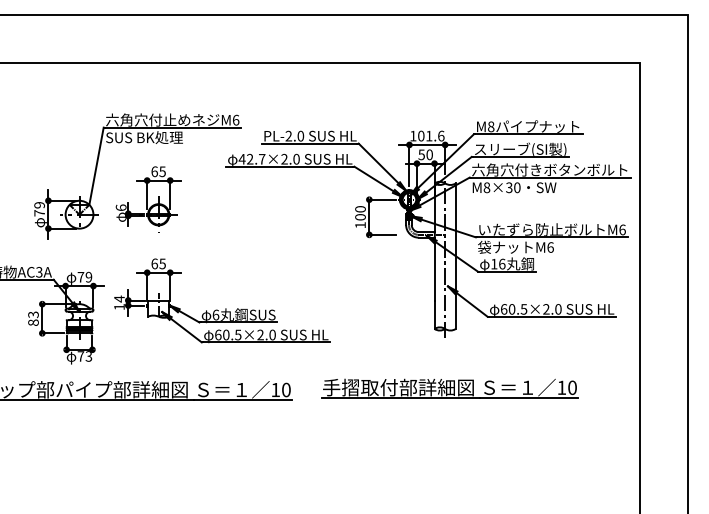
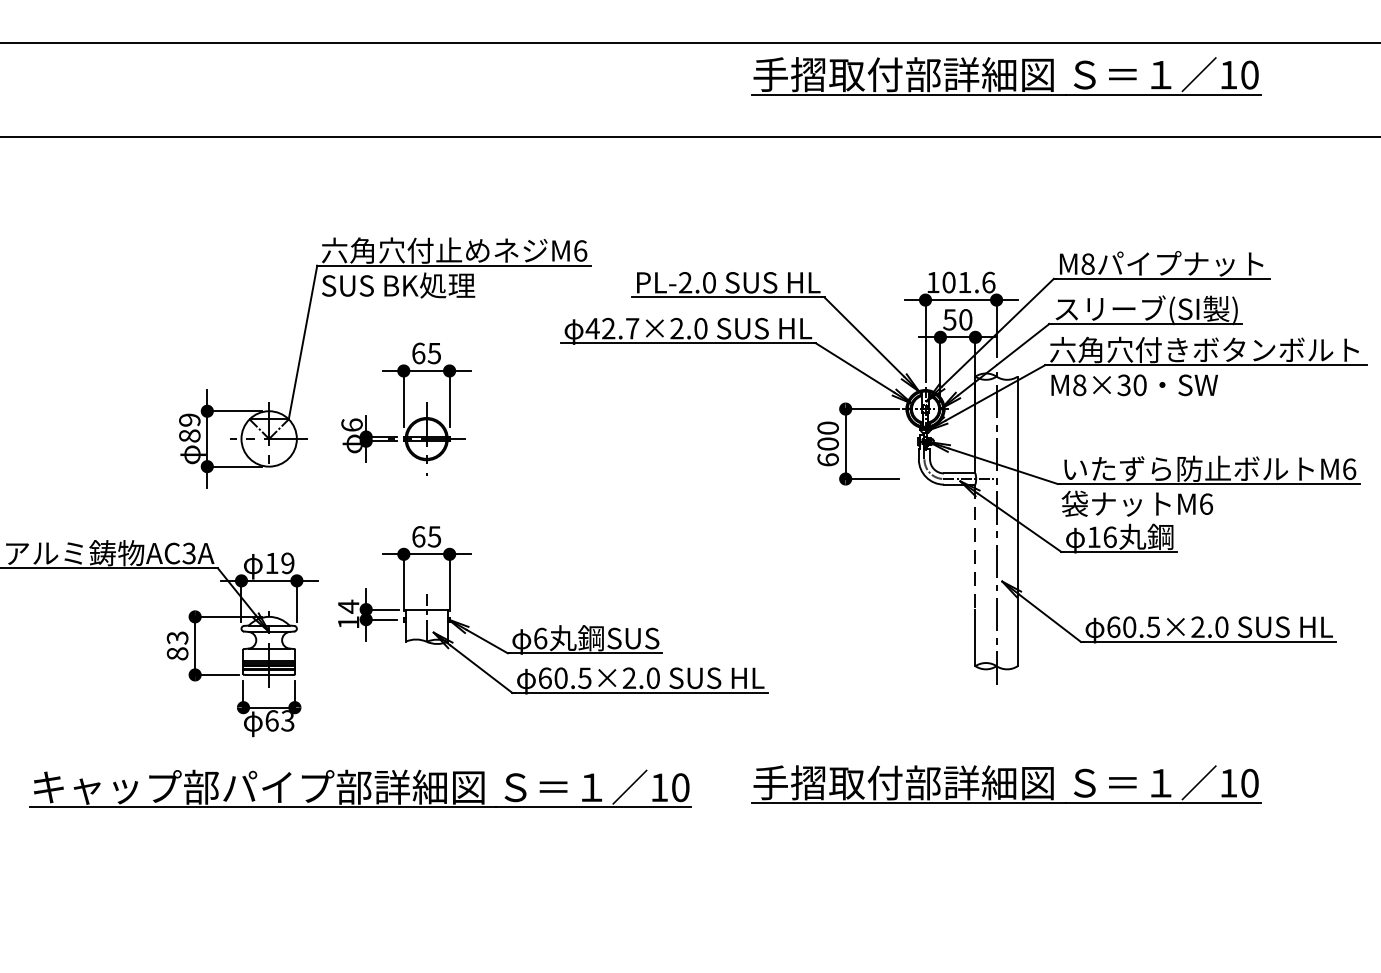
part: (449, 32) -> (1005, 76), added
text: (39, 213) -> (189, 436), 79 -> 89
text: (360, 225) -> (828, 460), 100 -> 600
line: (434, 269) -> (975, 547), solid -> dashed
text: (80, 277) -> (271, 563), 79 -> 19
text: (80, 356) -> (271, 720), 73 -> 63

